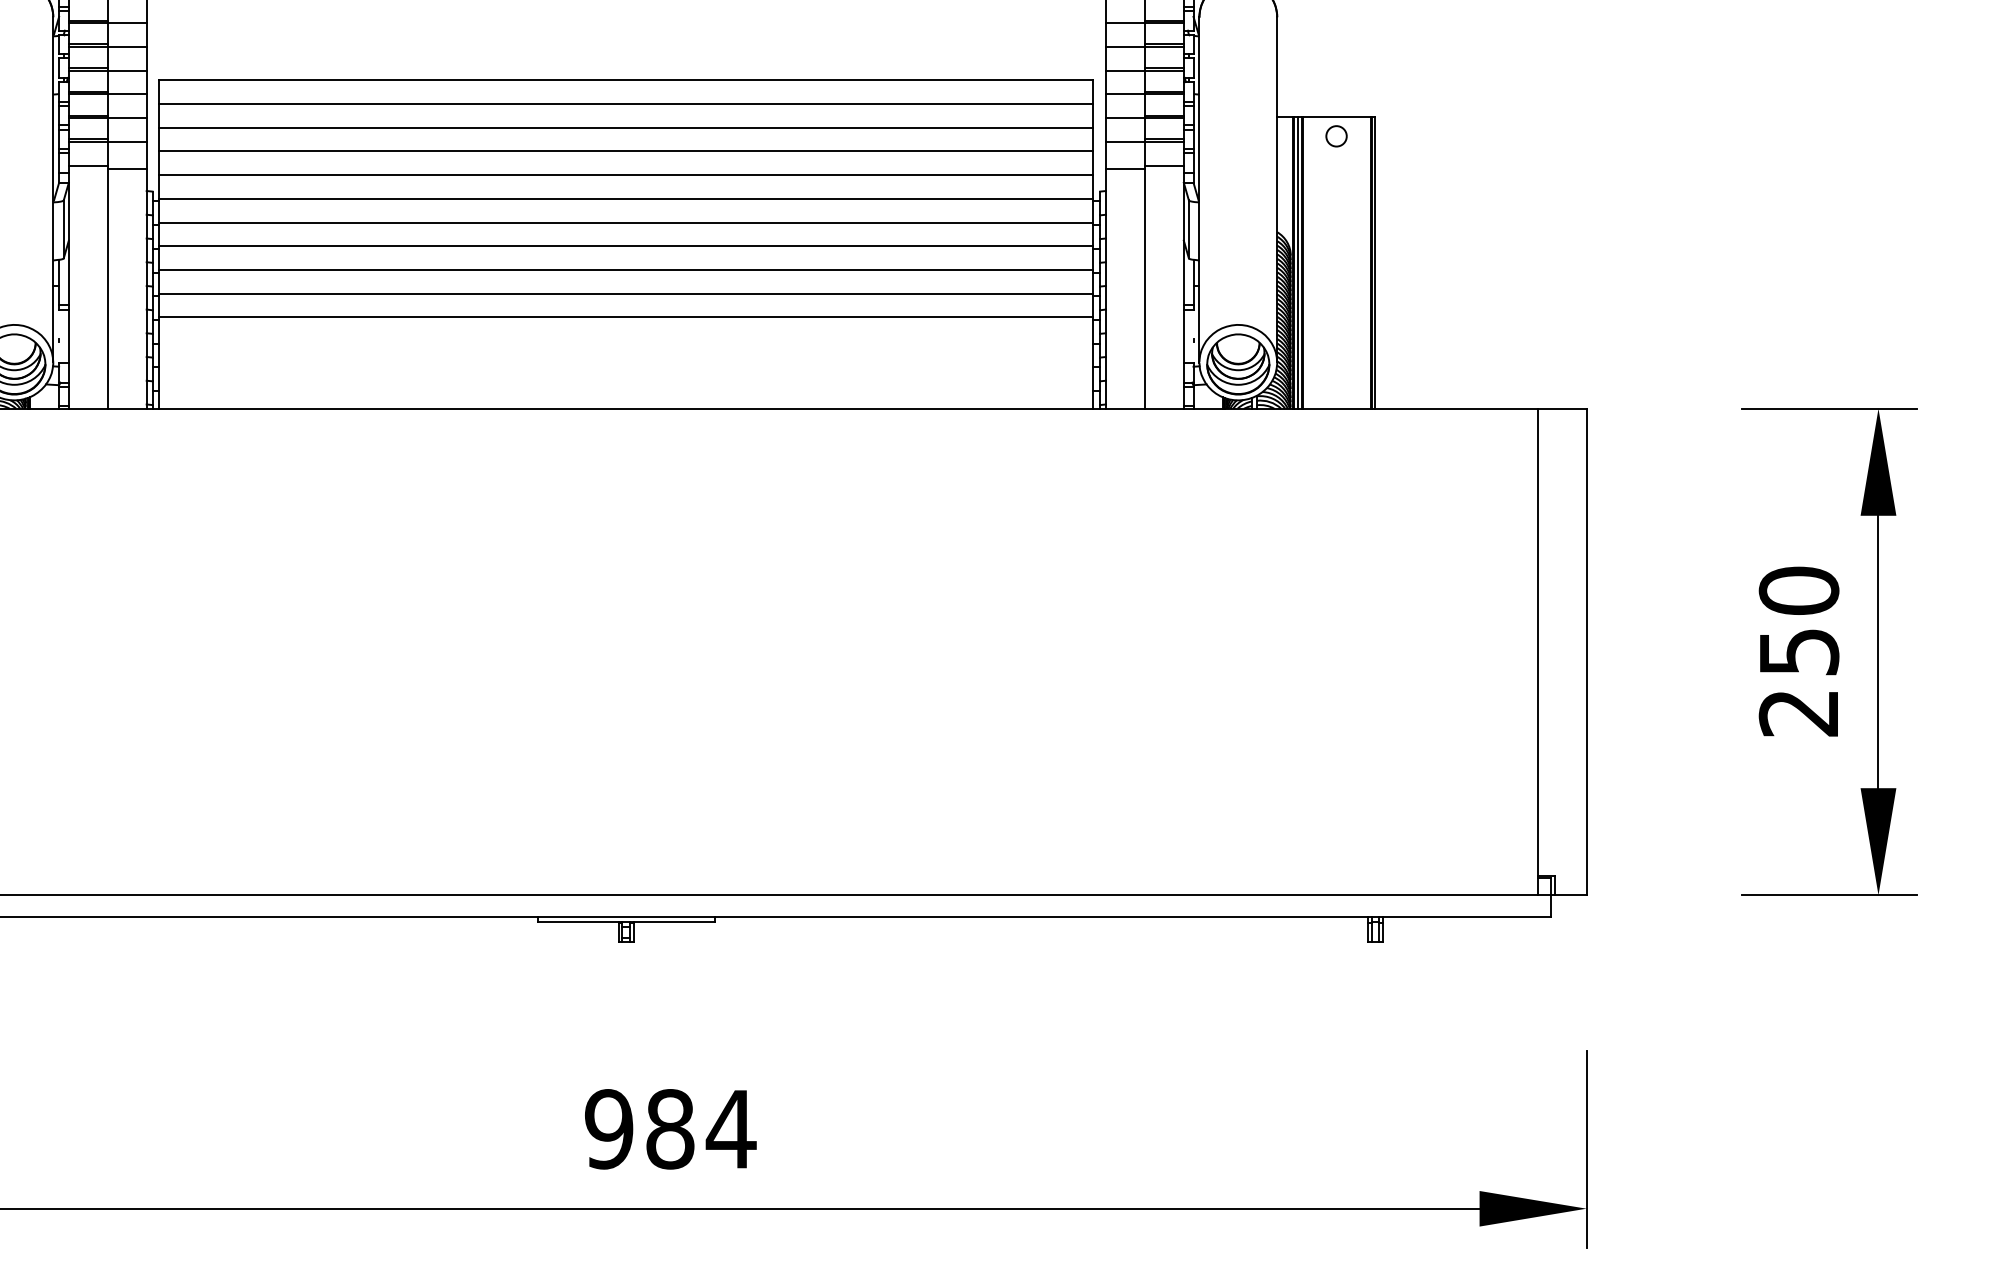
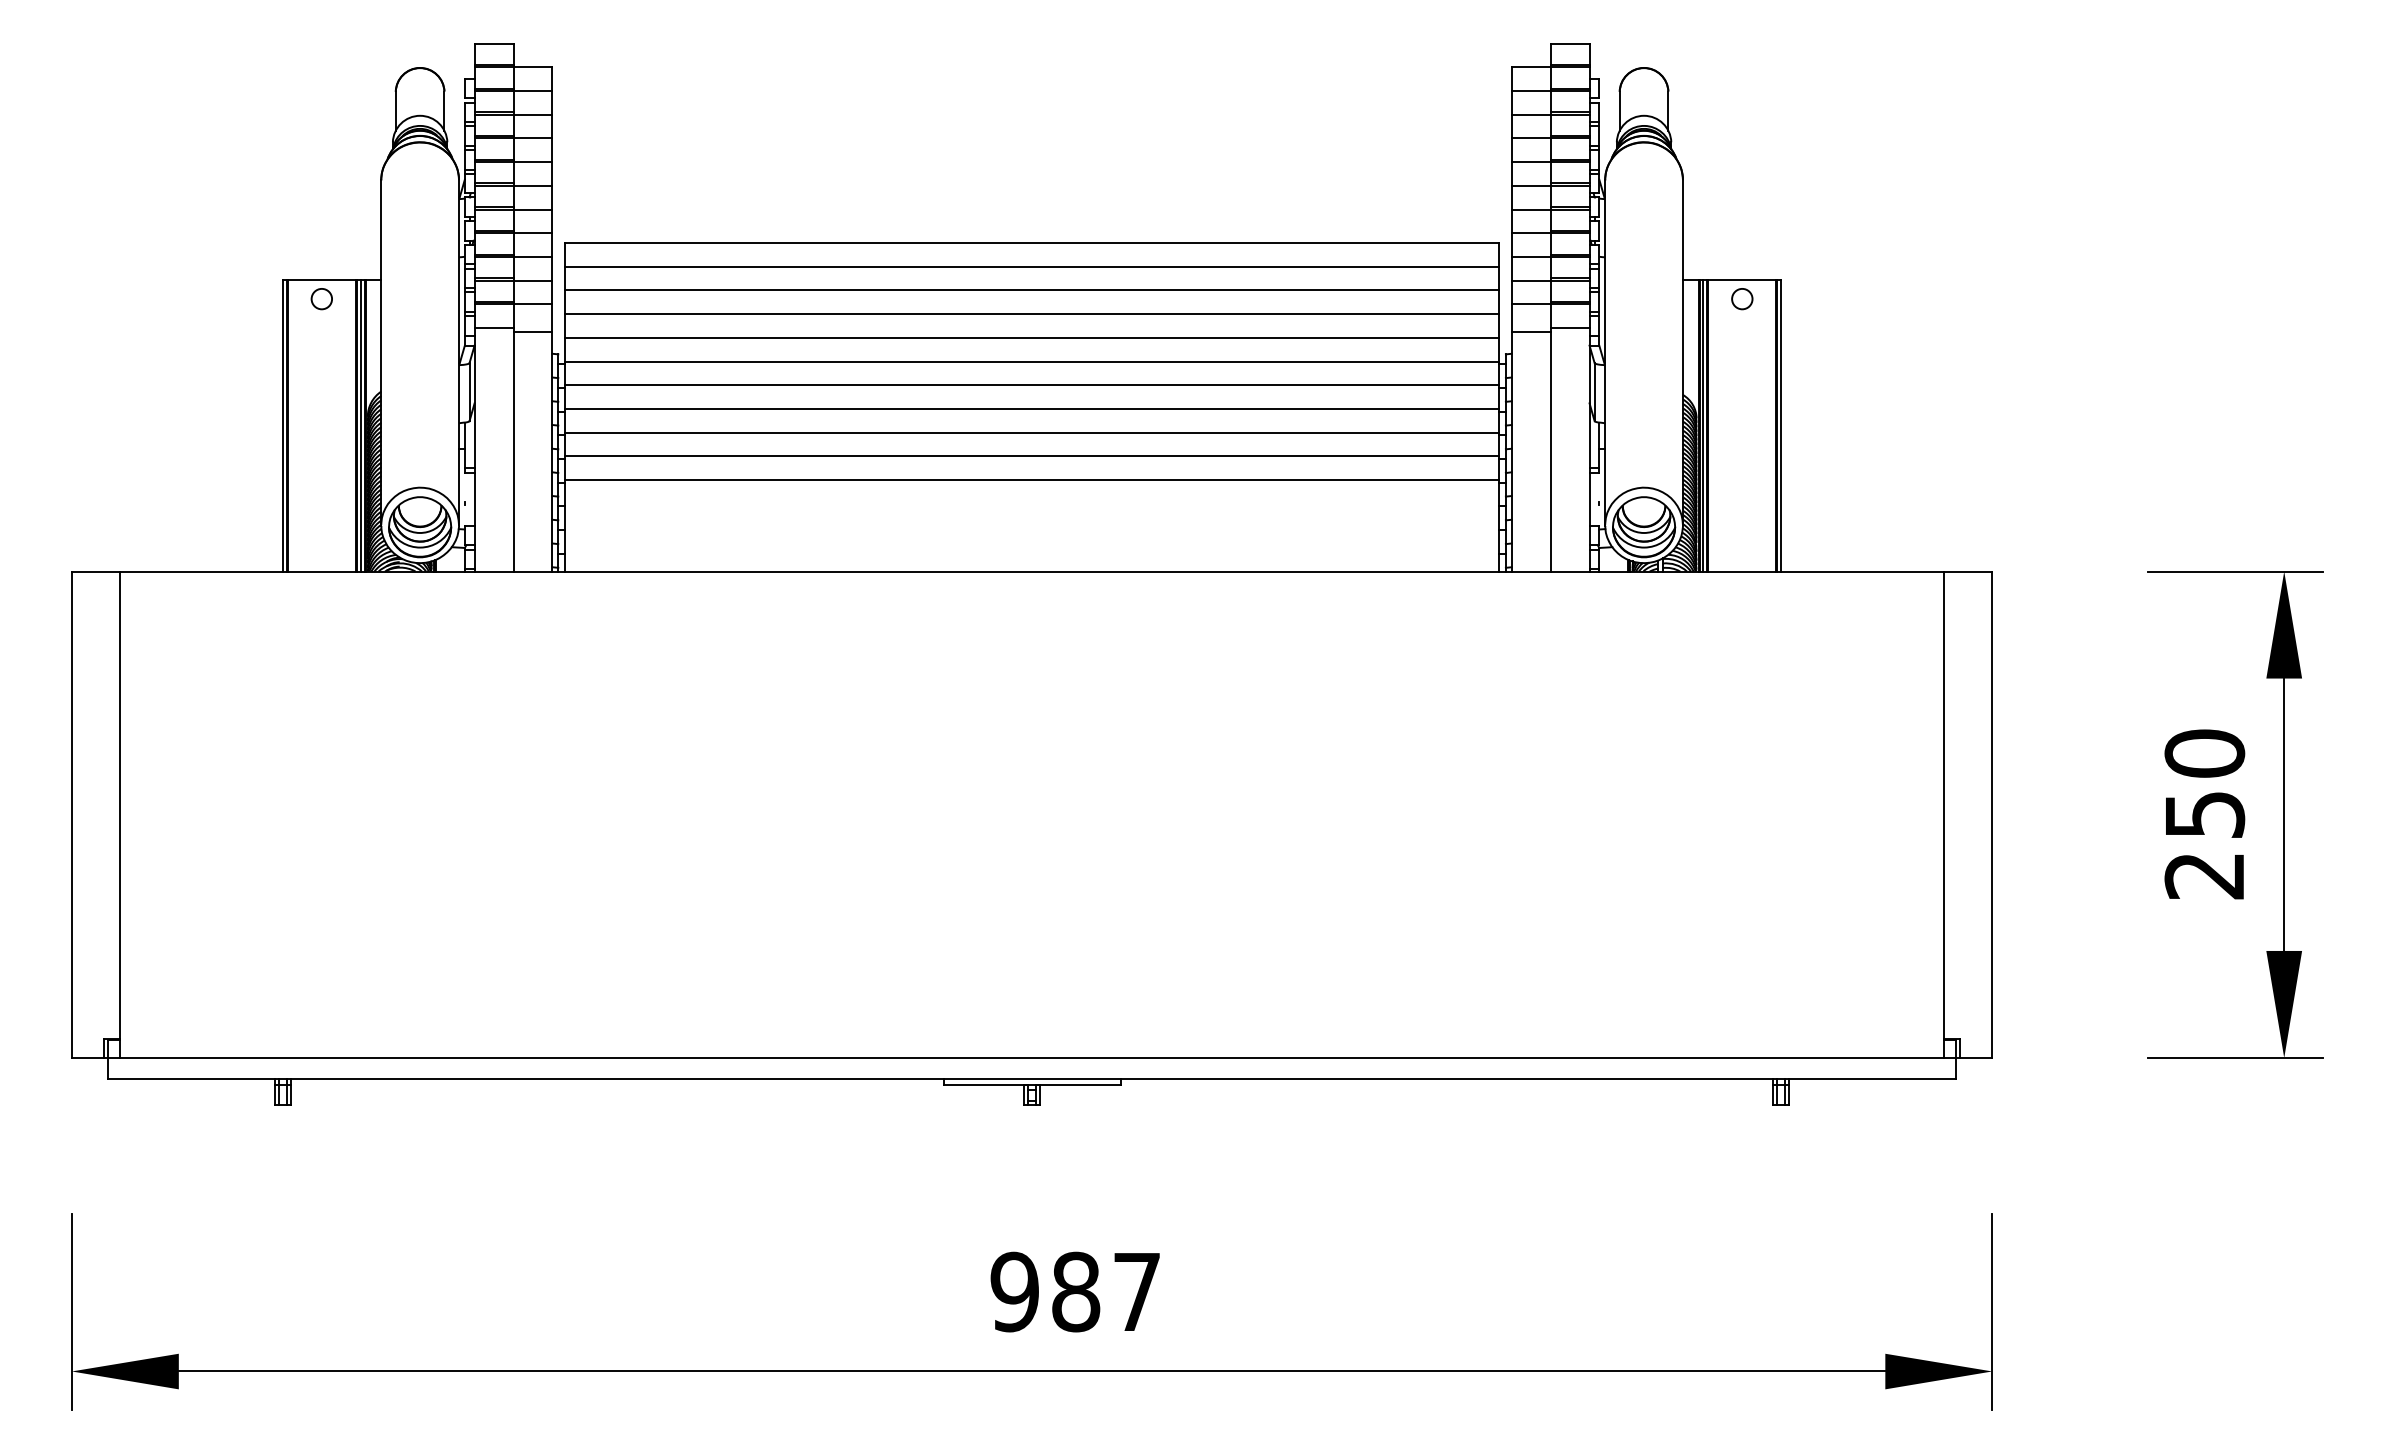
text: (730, 1128) -> (1136, 1291), 984 -> 987

